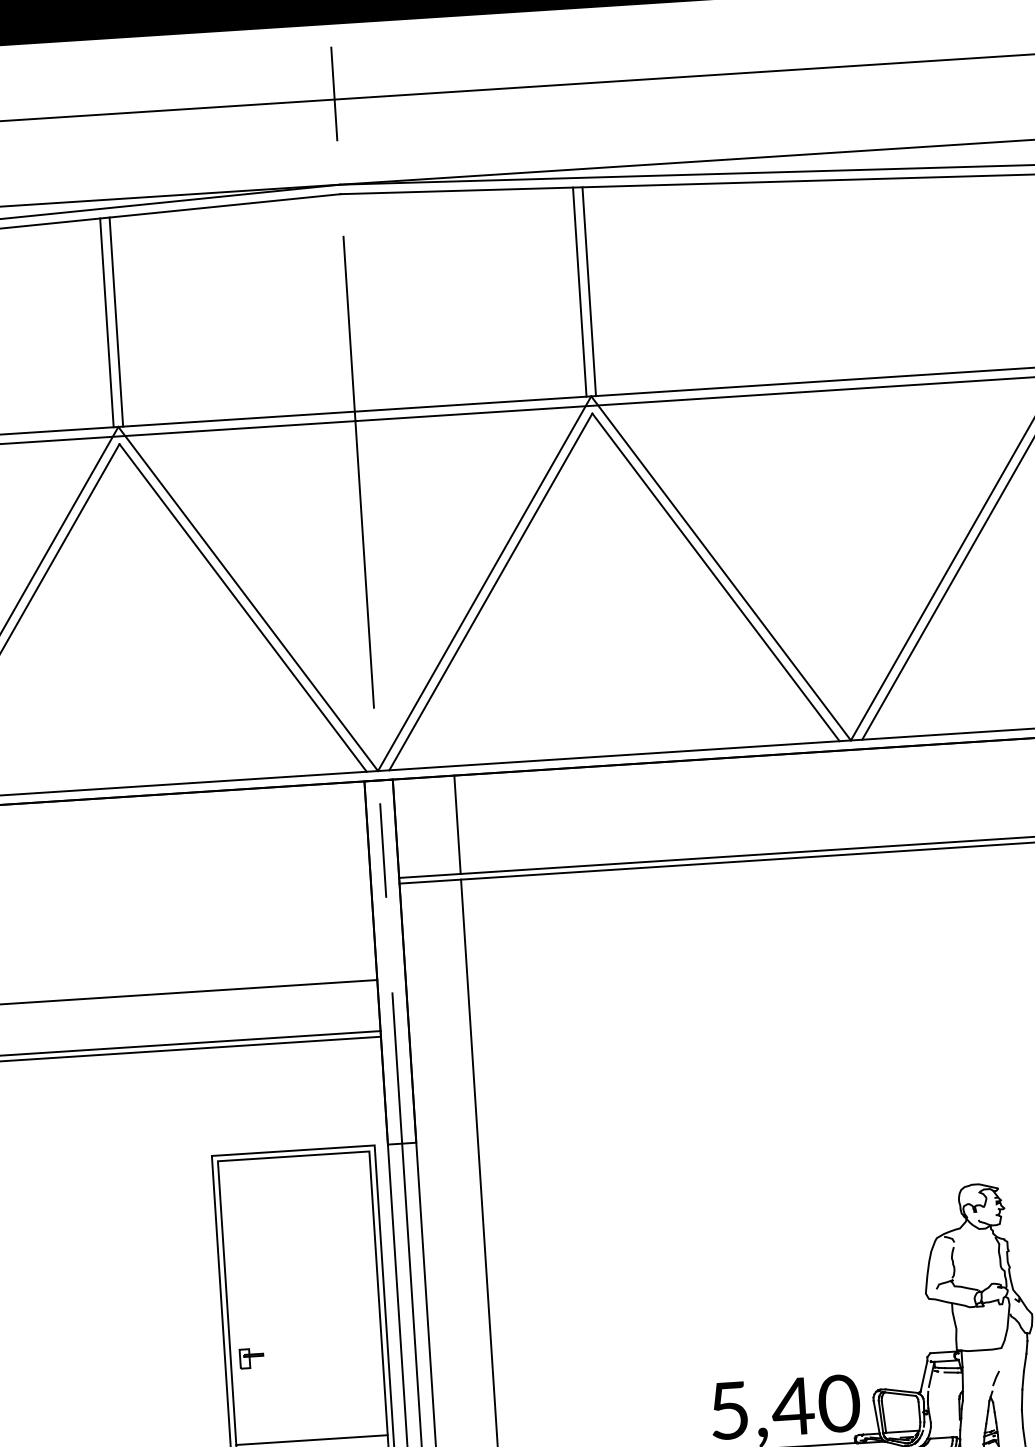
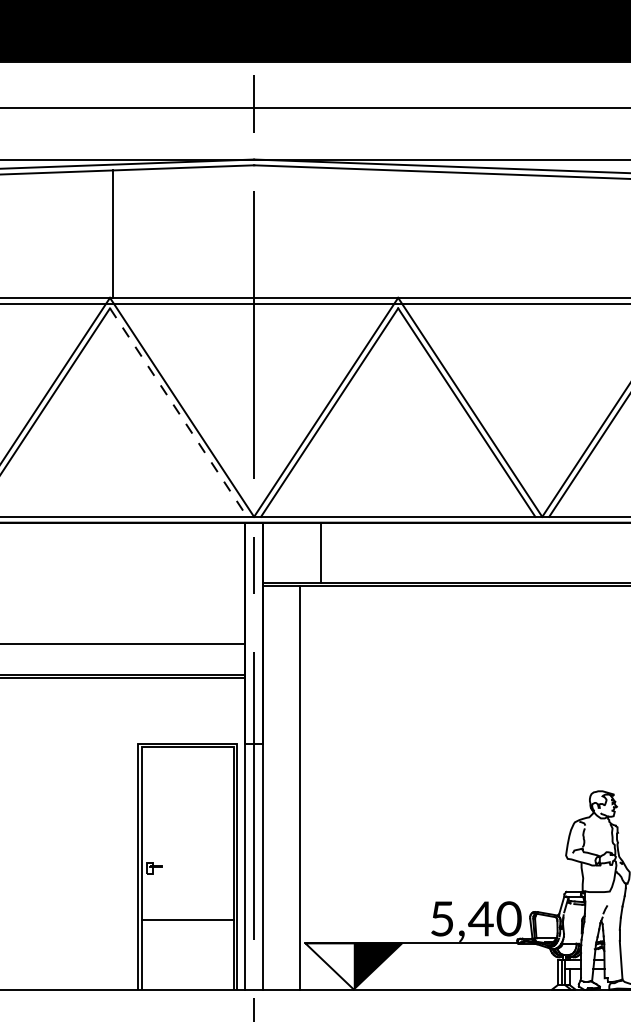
line: (589, 290) -> (401, 233), removed
line: (579, 291) -> (395, 233), removed
line: (107, 321) -> (107, 233), removed
line: (242, 607) -> (178, 412), solid -> dashed
line: (457, 824) -> (321, 552), moved

